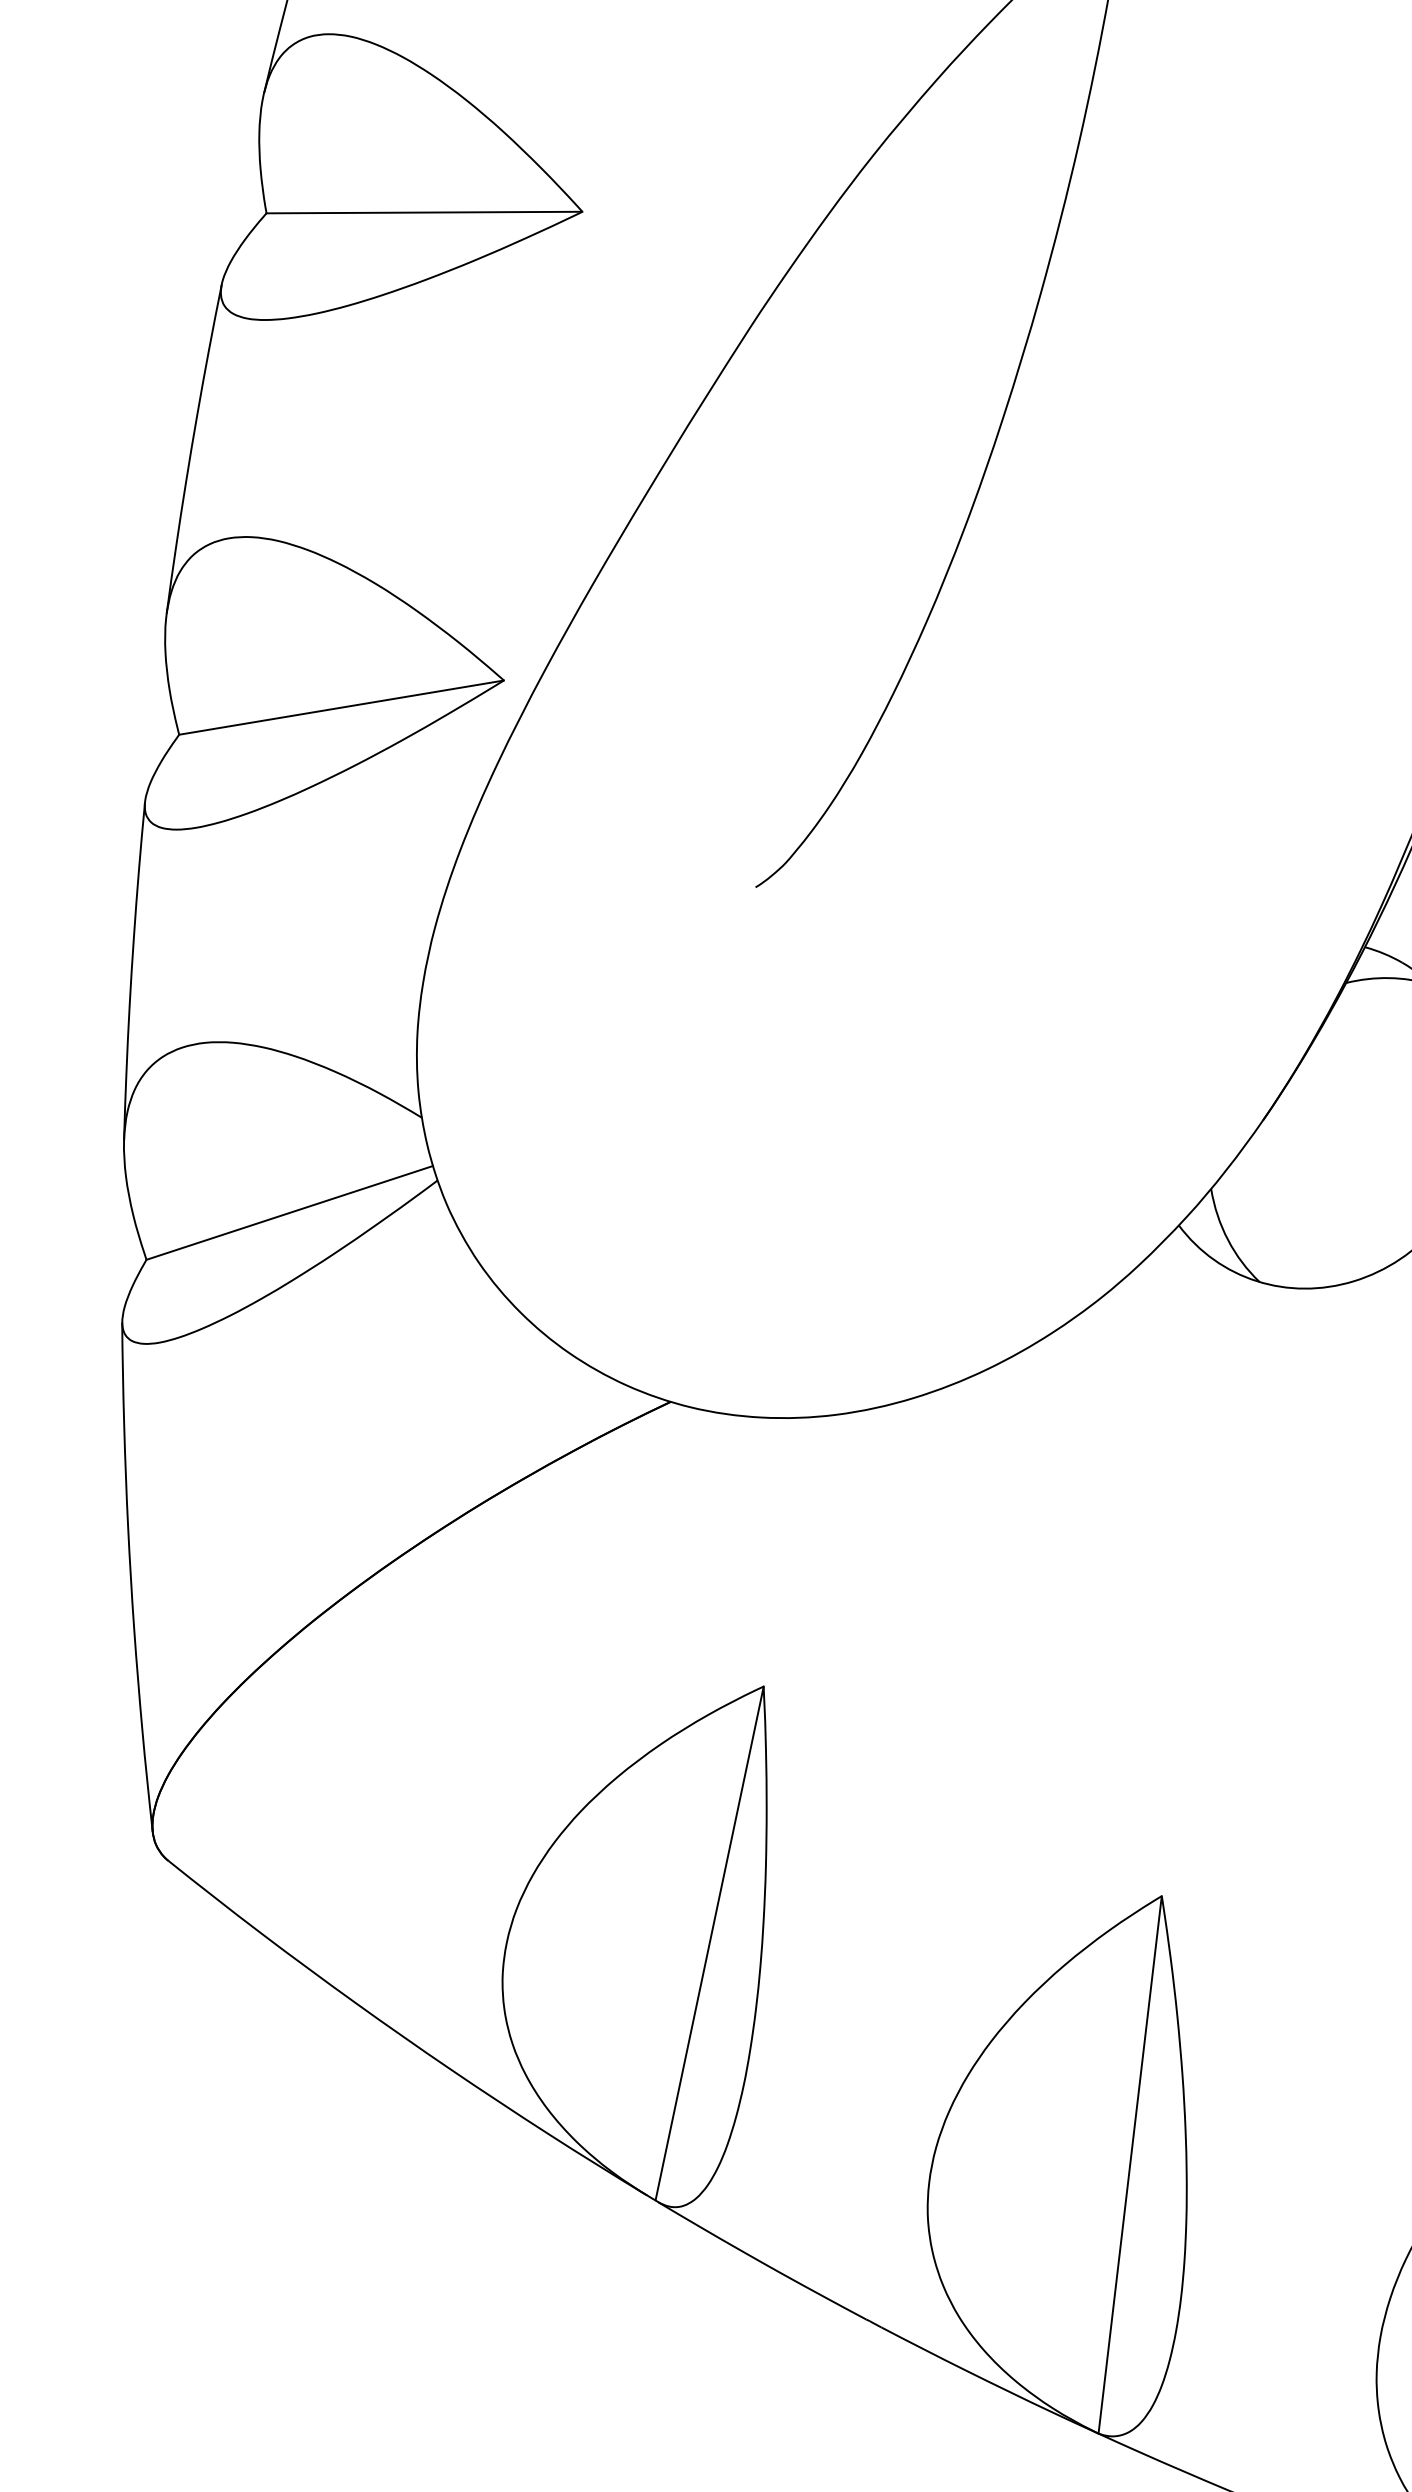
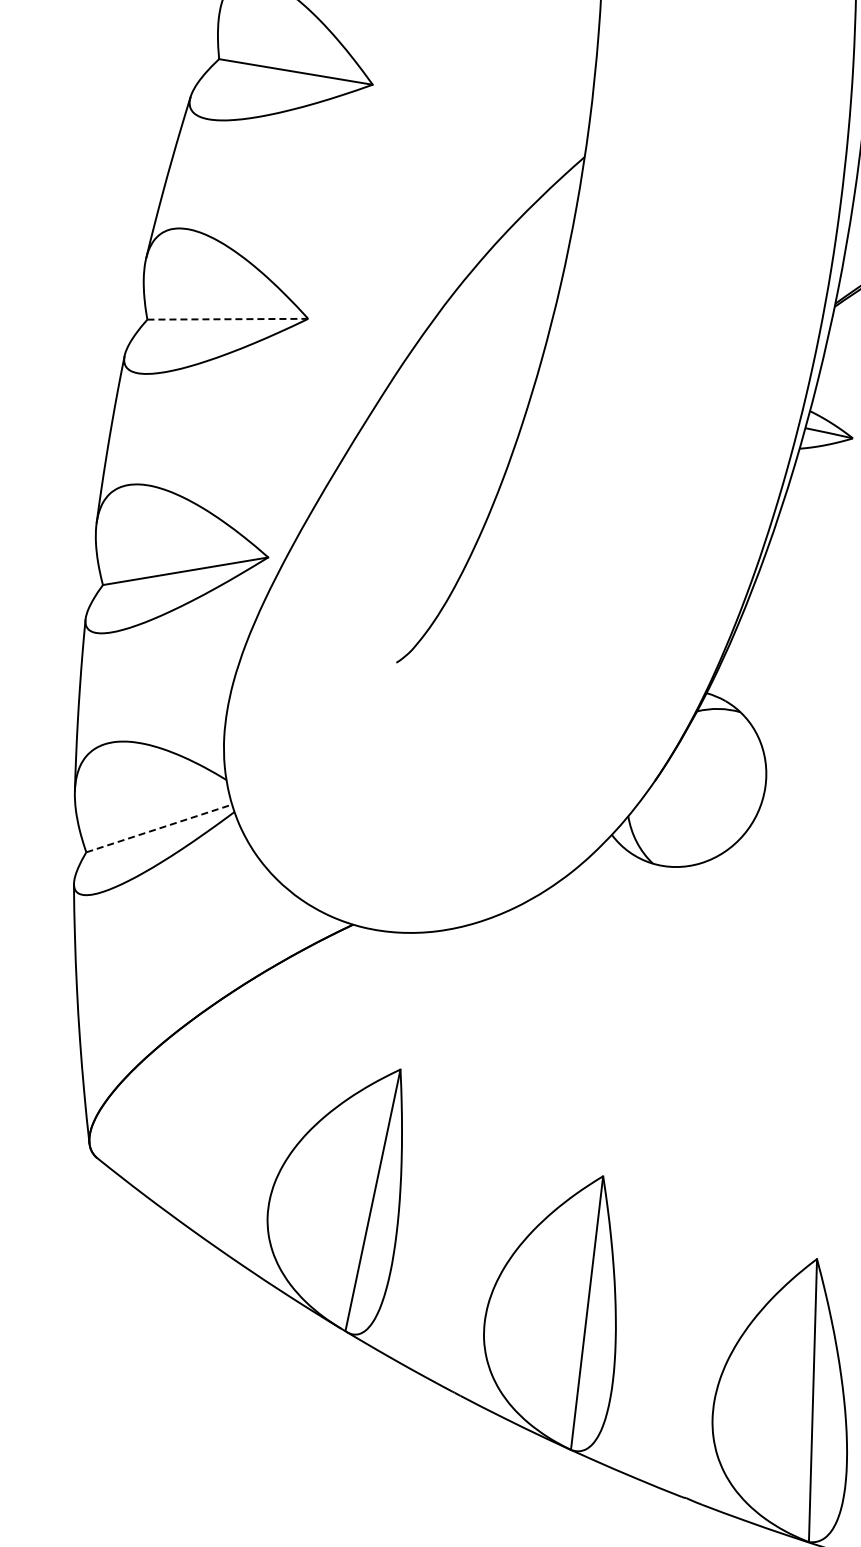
line: (425, 213) -> (228, 319), solid -> dashed
line: (290, 1212) -> (159, 828), solid -> dashed

